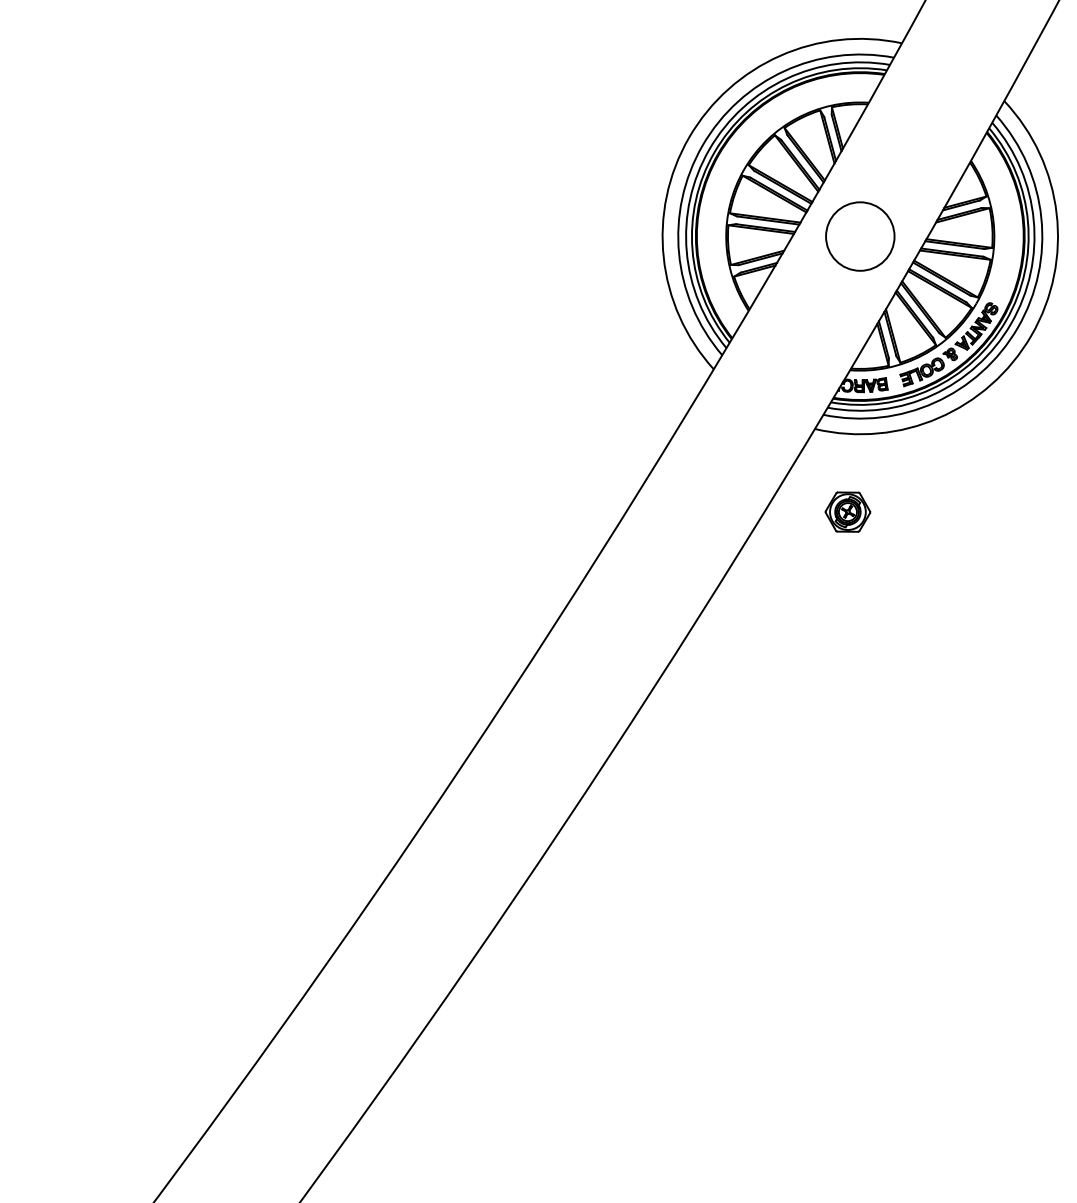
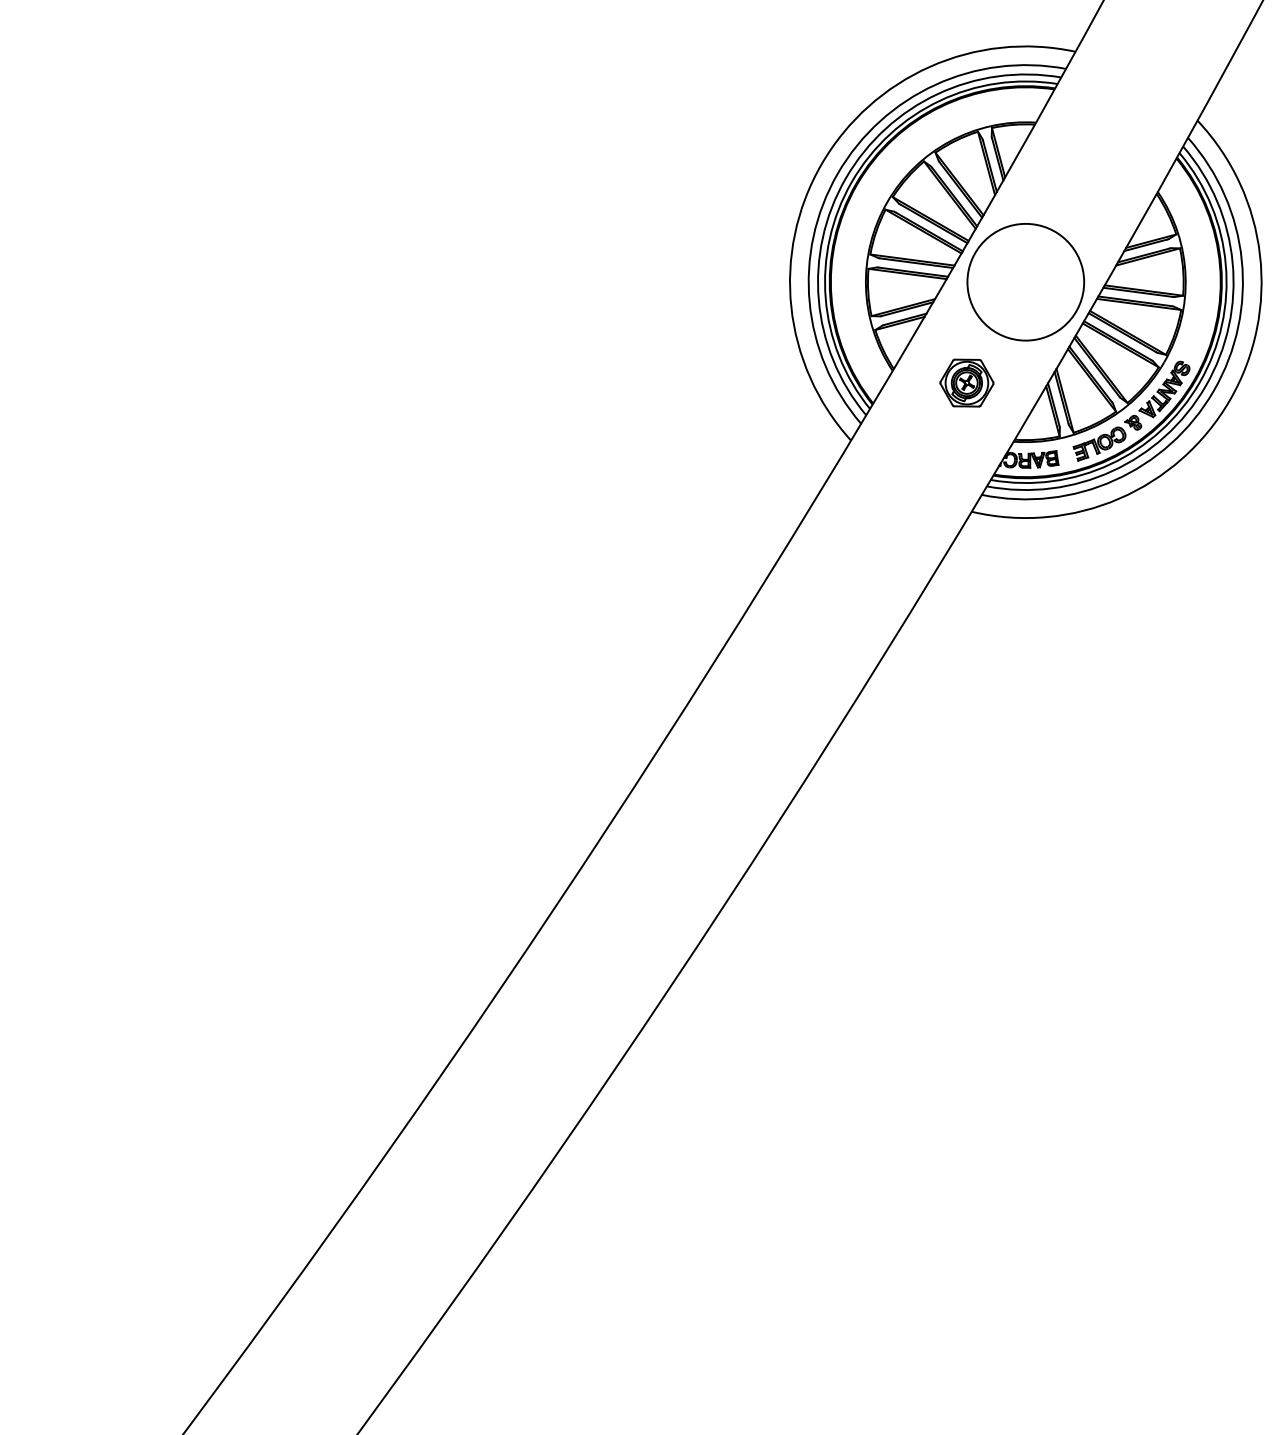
circle: (860, 236) -> (1026, 282), size x1.43
part: (847, 511) -> (966, 382), moved

